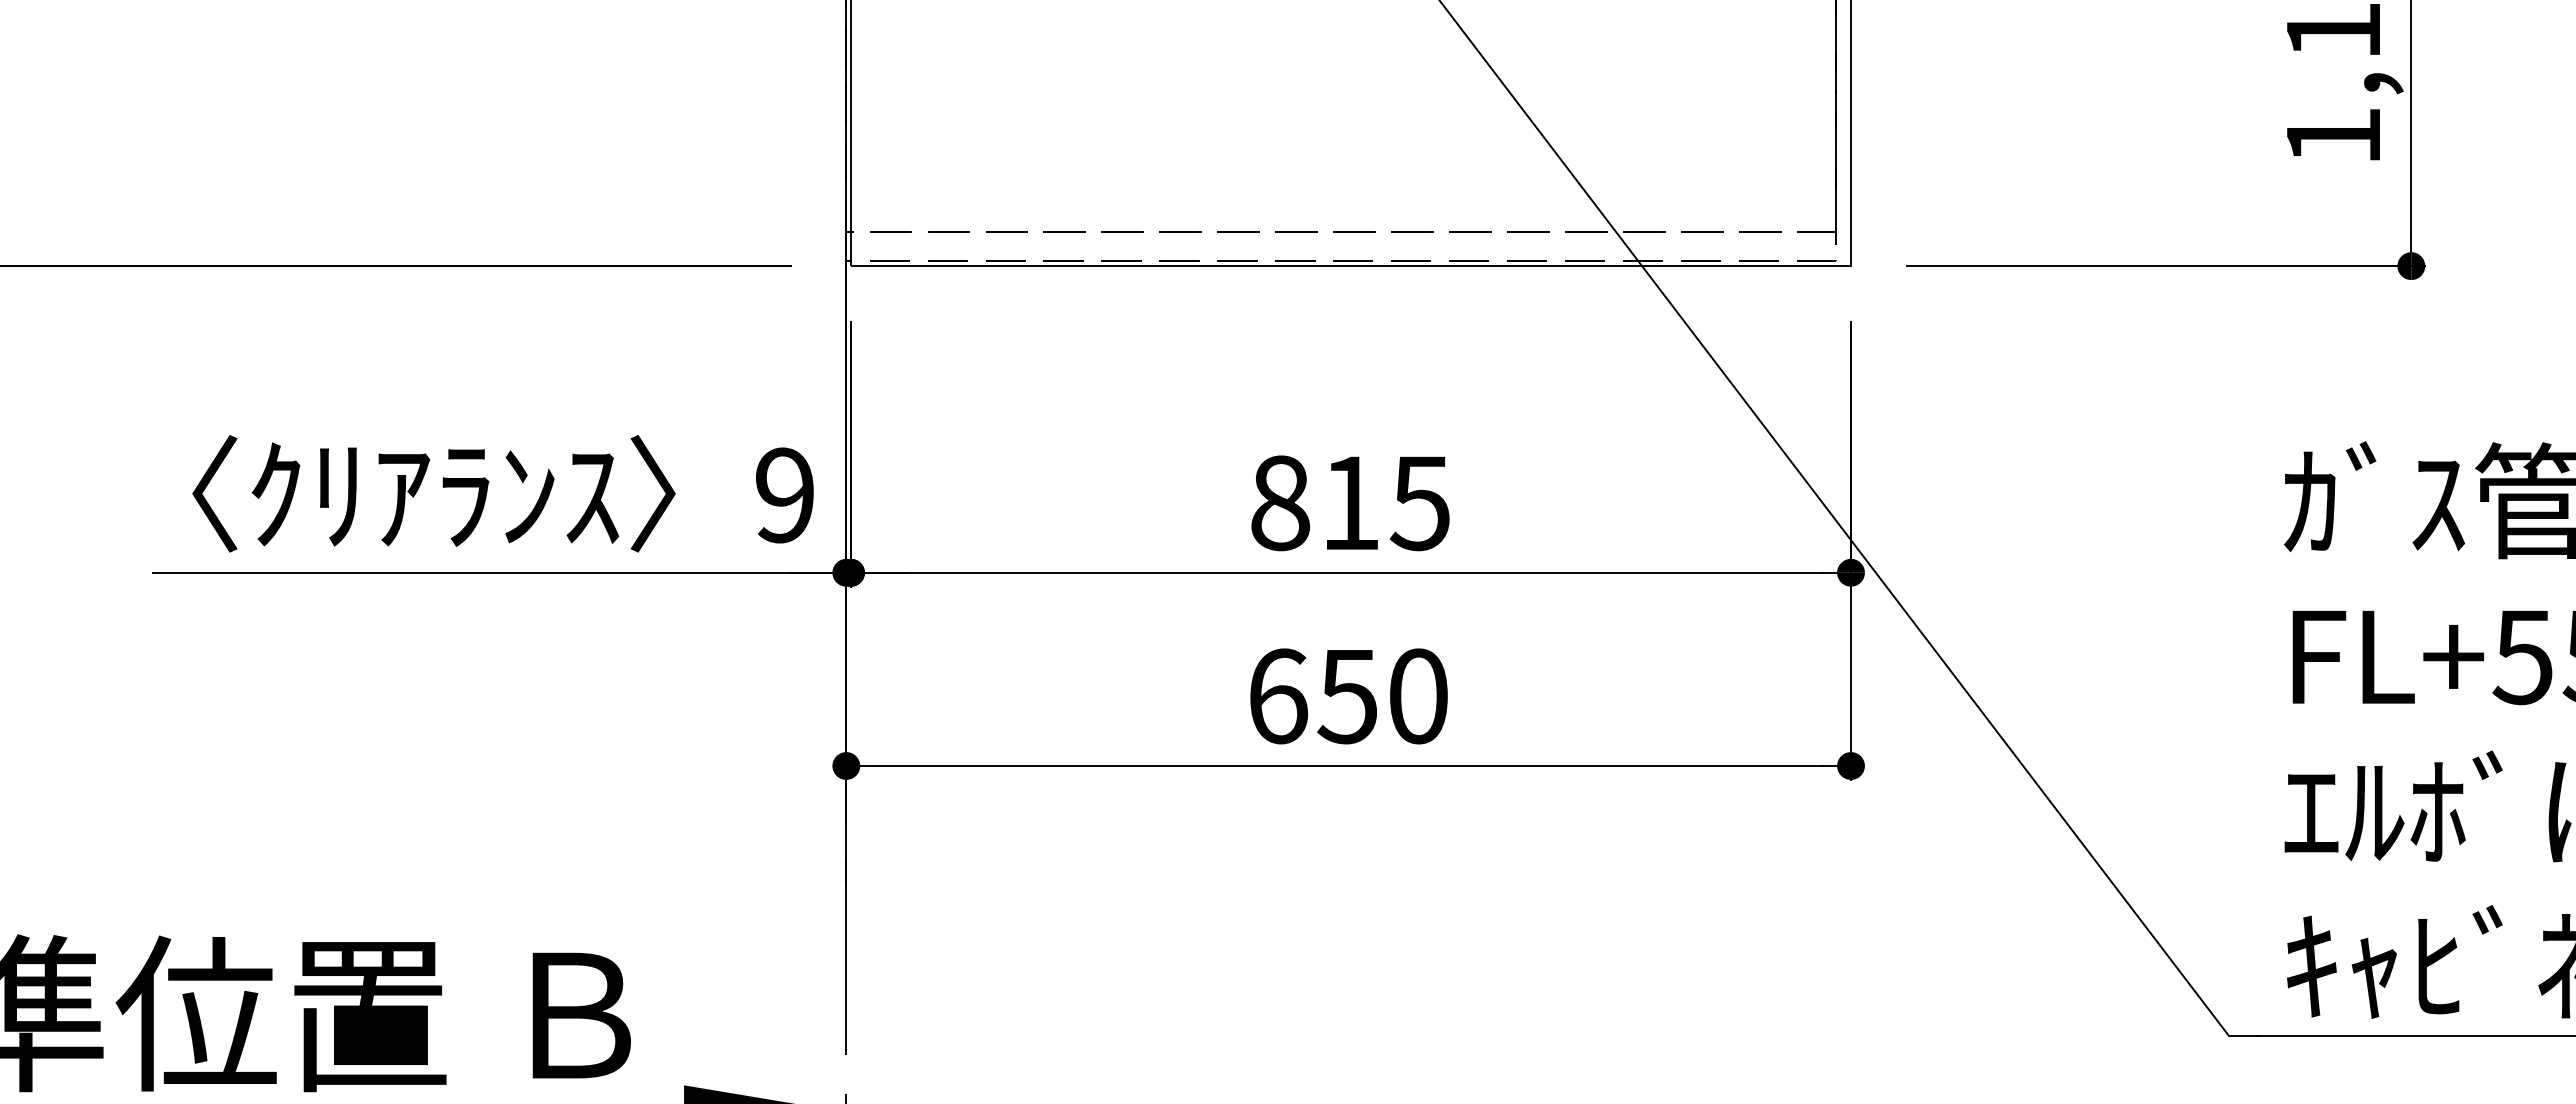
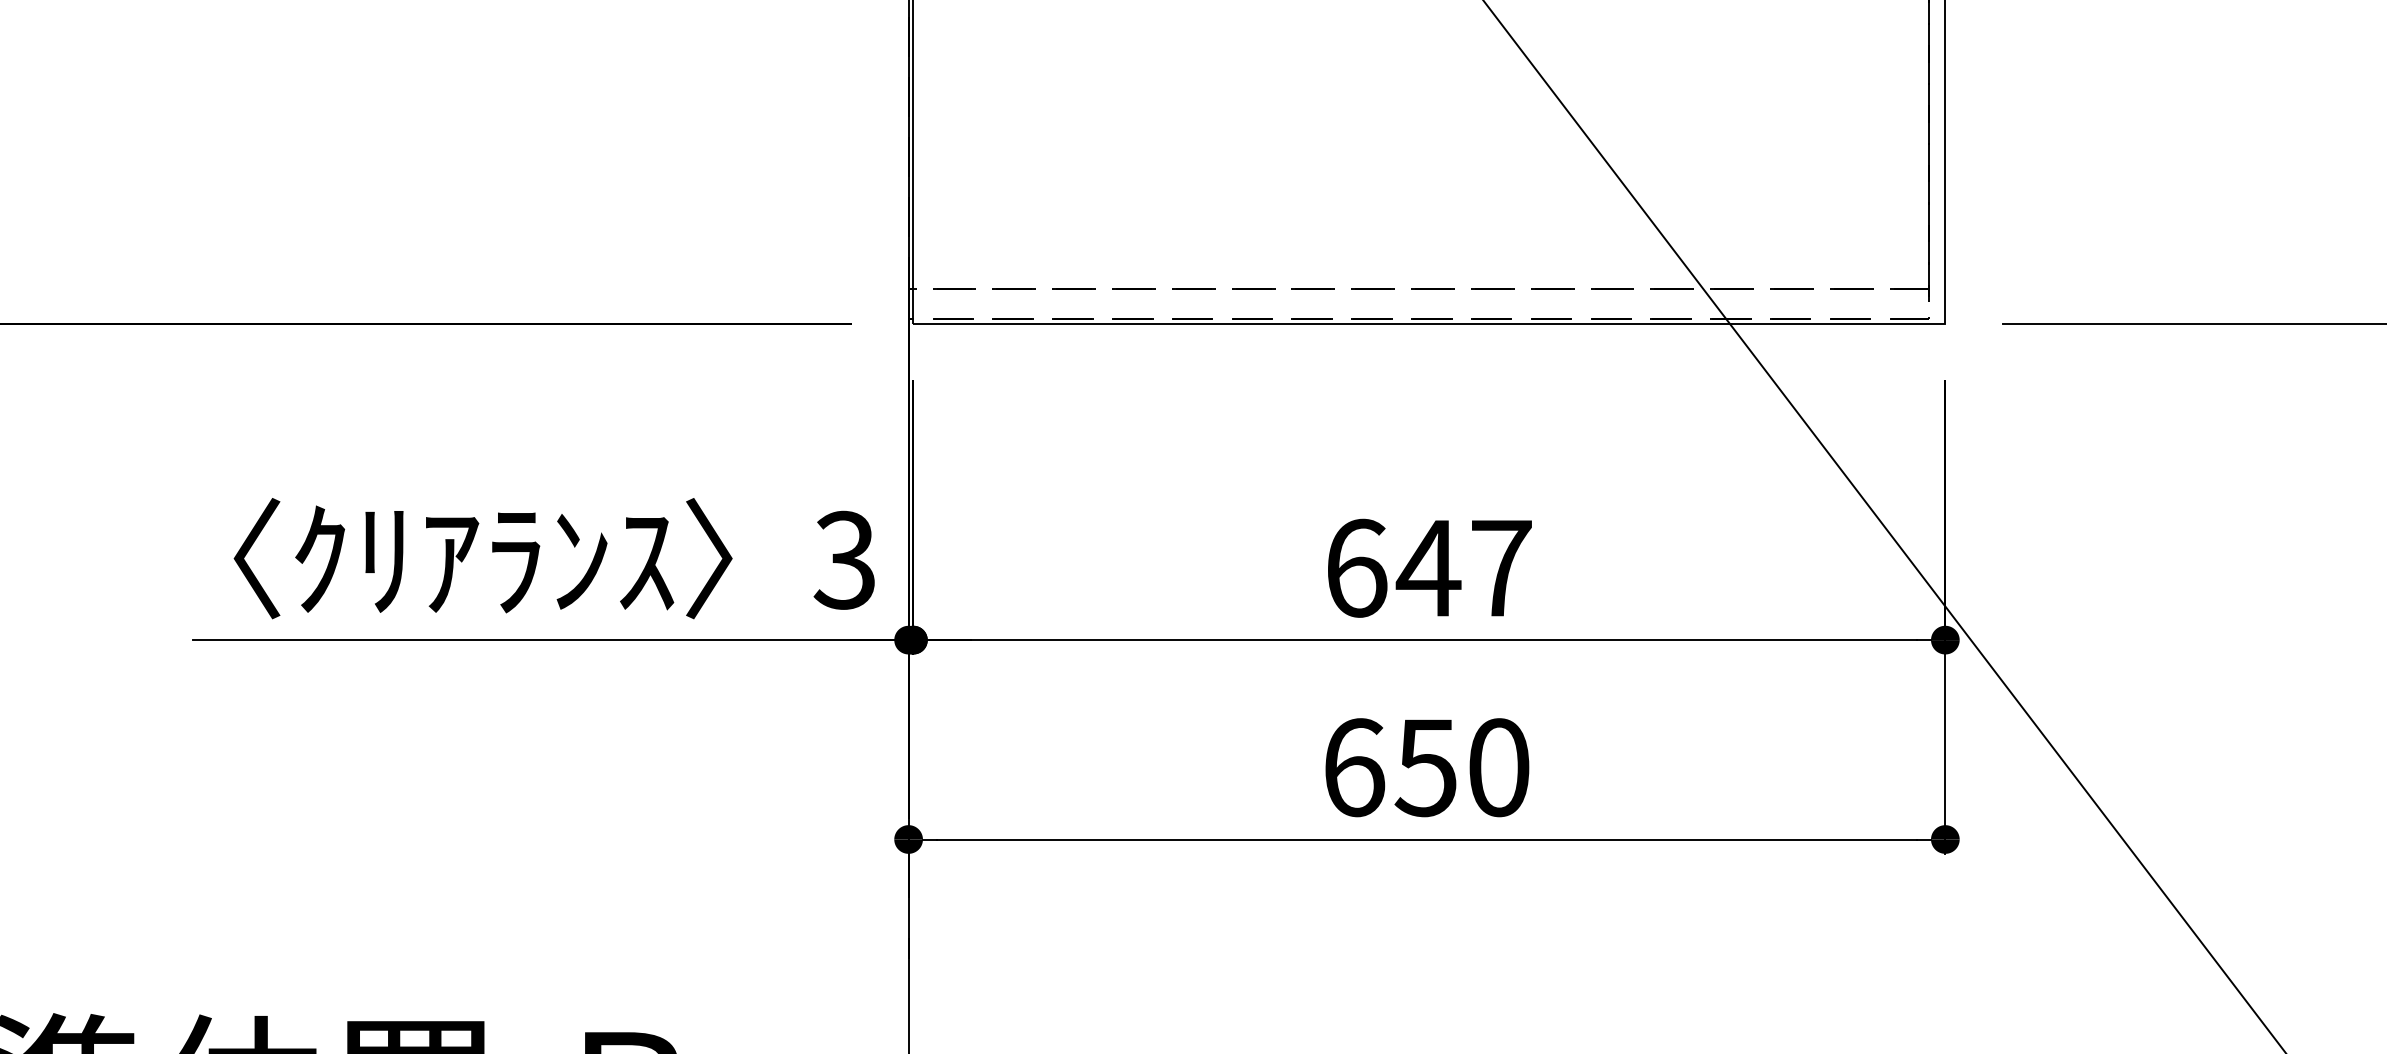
text: (783, 495) -> (843, 560), 9 -> 3
text: (1350, 503) -> (1428, 568), 815 -> 647

